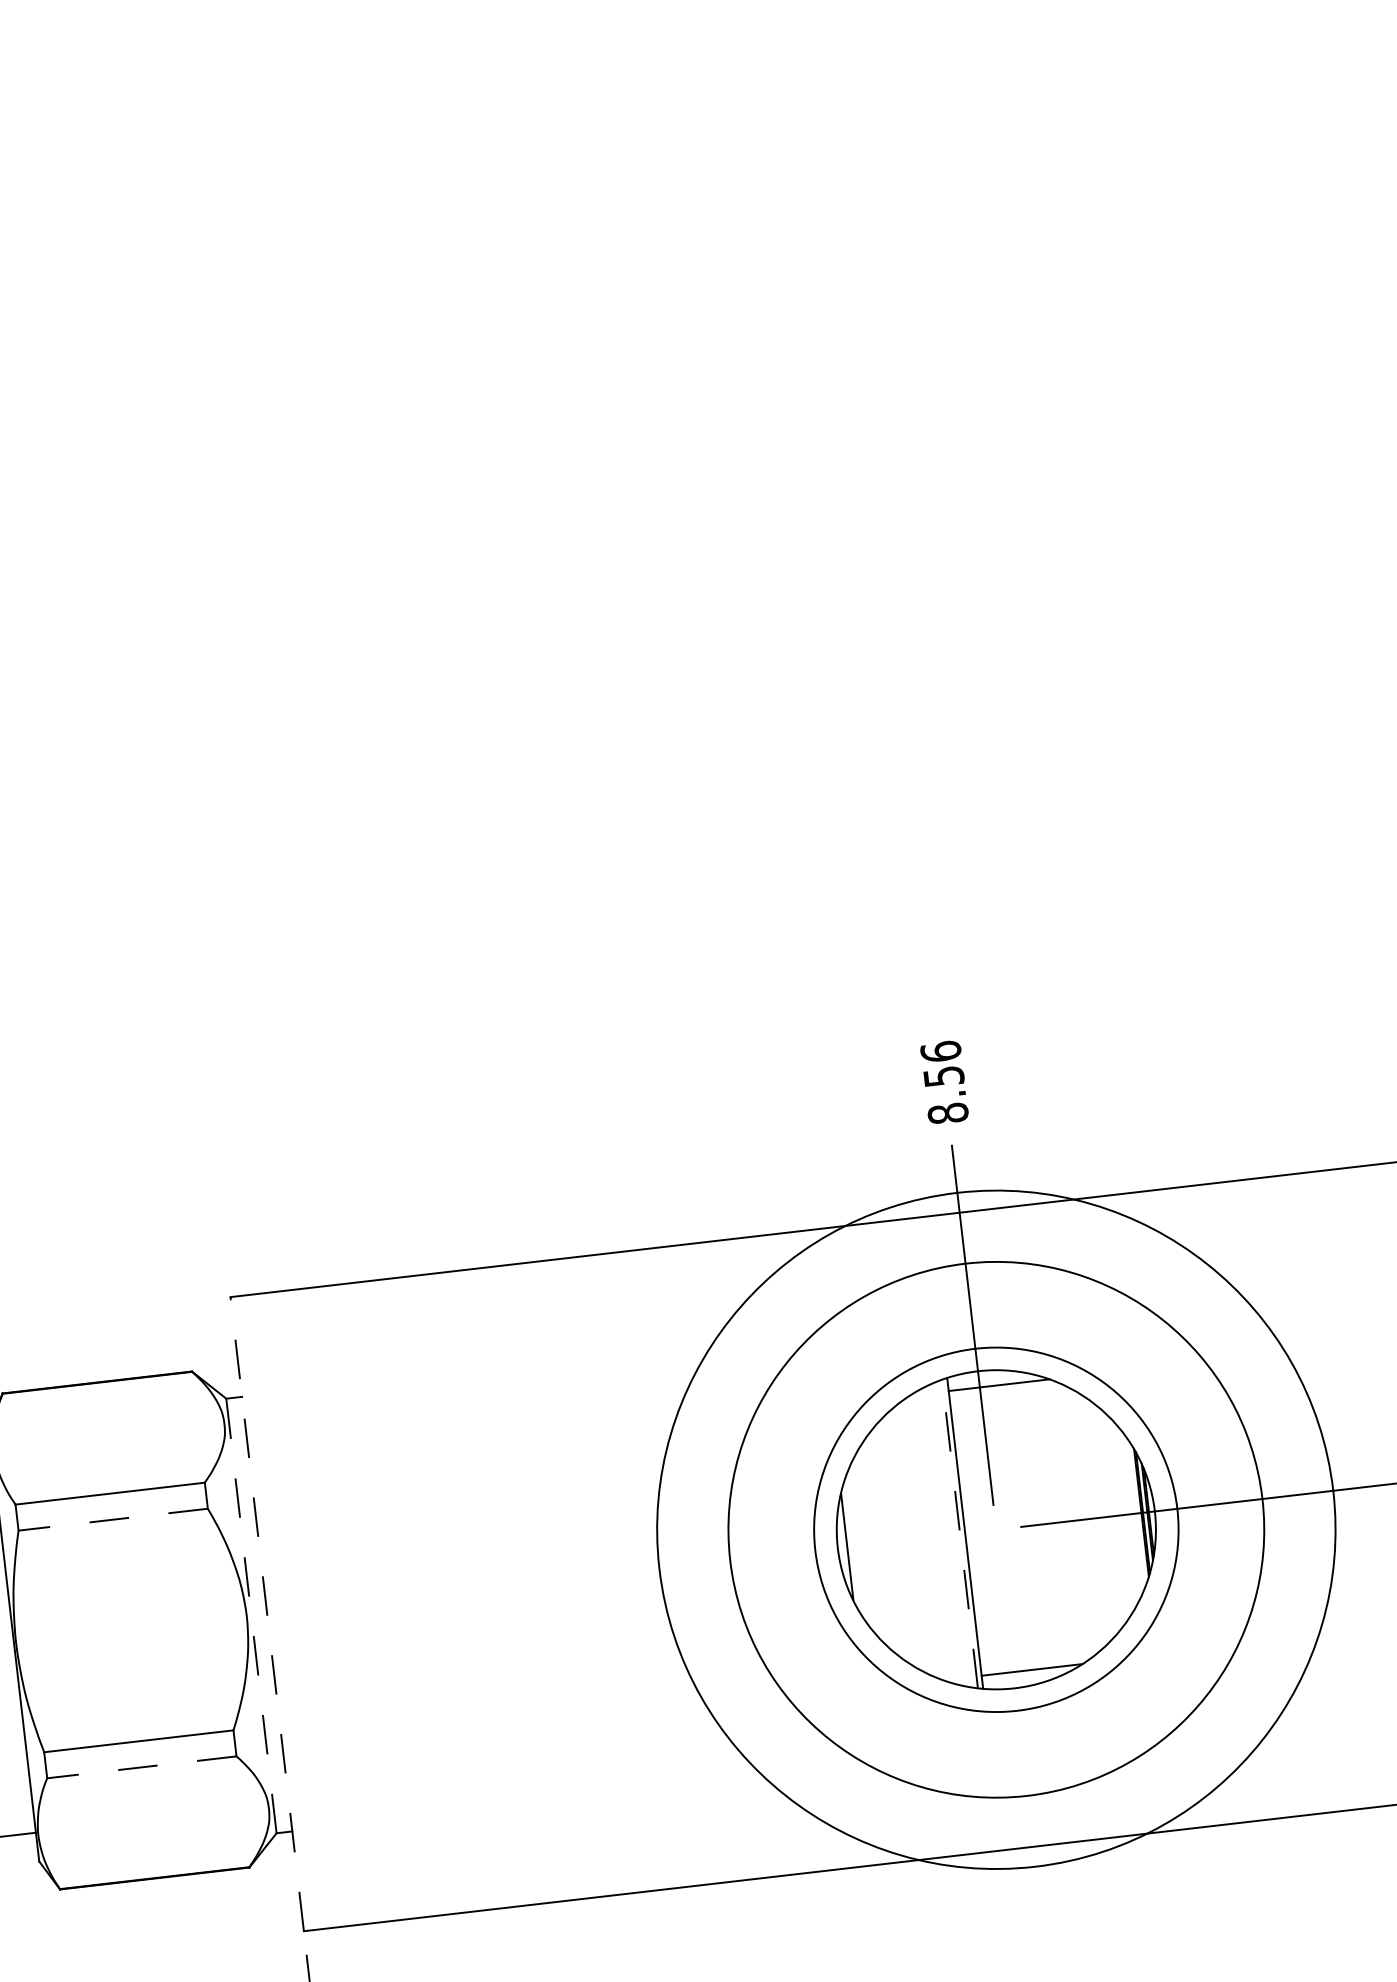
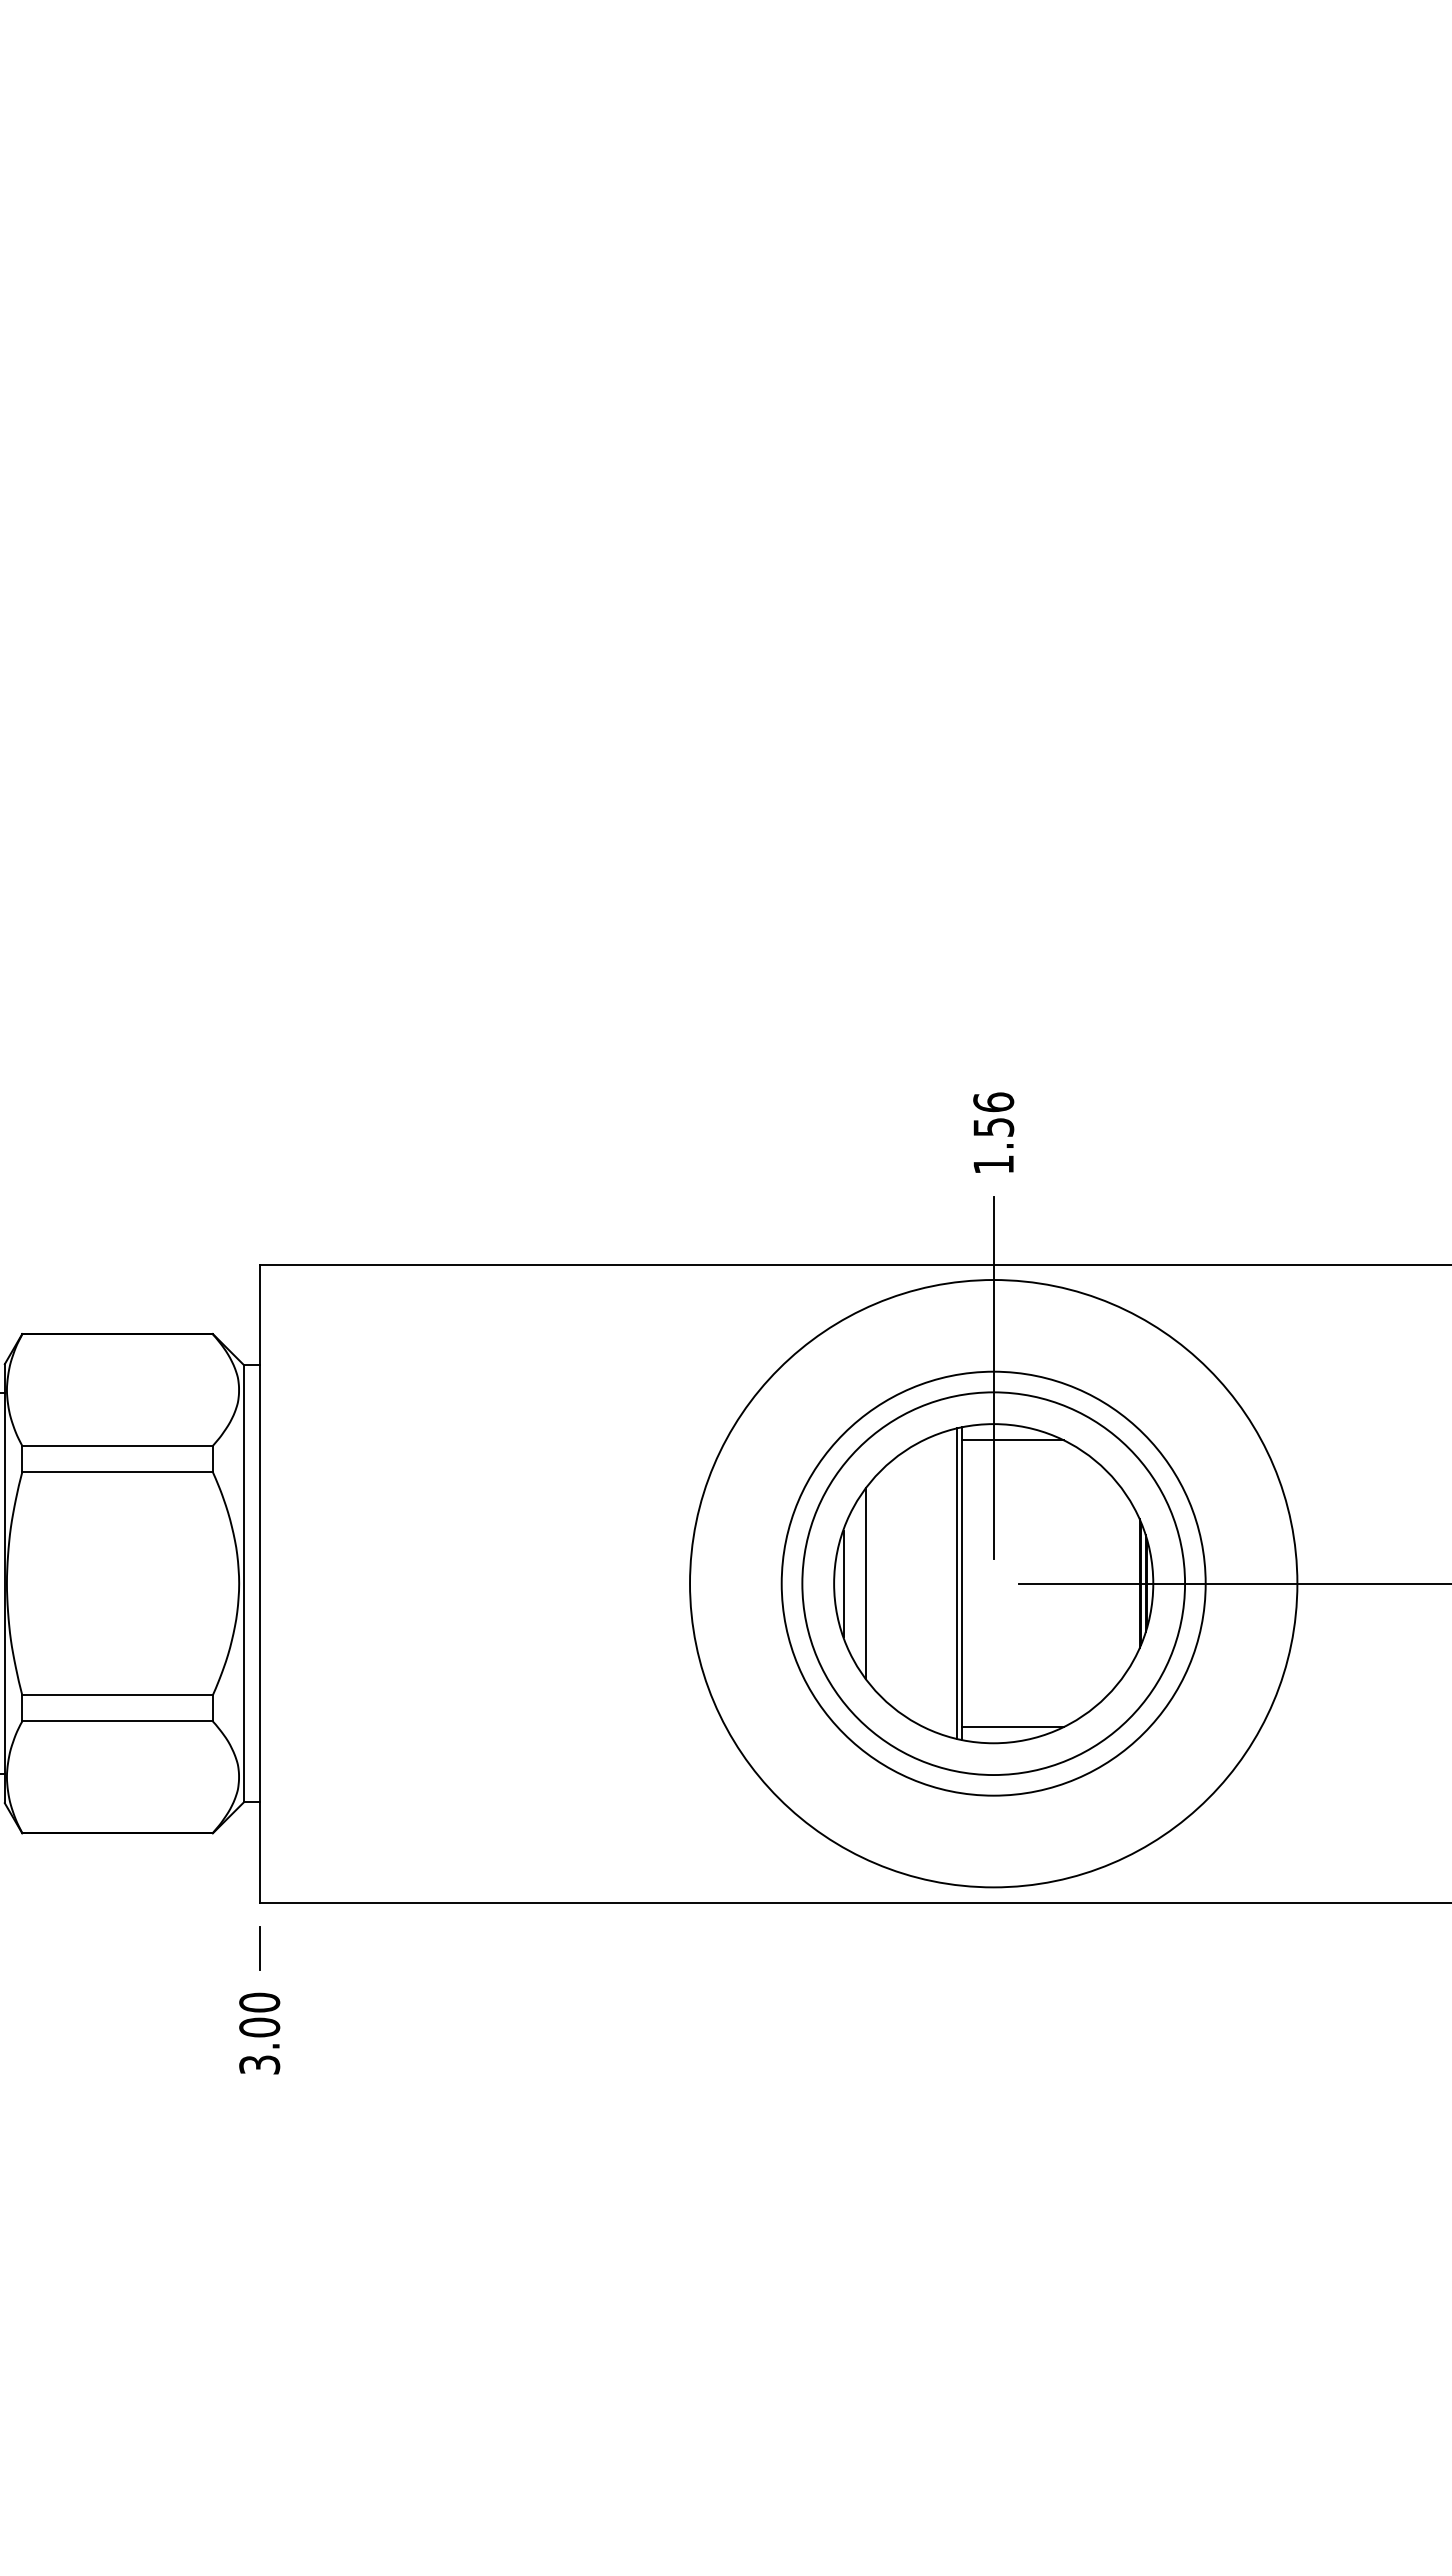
text: (947, 1113) -> (993, 1164), 8.56 -> 1.56
line: (113, 1520) -> (117, 1472), dashed -> solid
circle: (996, 1529) -> (993, 1583), size x0.62
circle: (996, 1529) -> (993, 1583), size x0.71
circle: (996, 1529) -> (993, 1583), size x1.67
line: (960, 1533) -> (957, 1583), dashed -> solid
line: (869, 1544) -> (866, 1583), added
line: (266, 1613) -> (259, 1583), dashed -> solid
line: (251, 1615) -> (243, 1583), dashed -> solid
line: (141, 1767) -> (117, 1721), dashed -> solid

